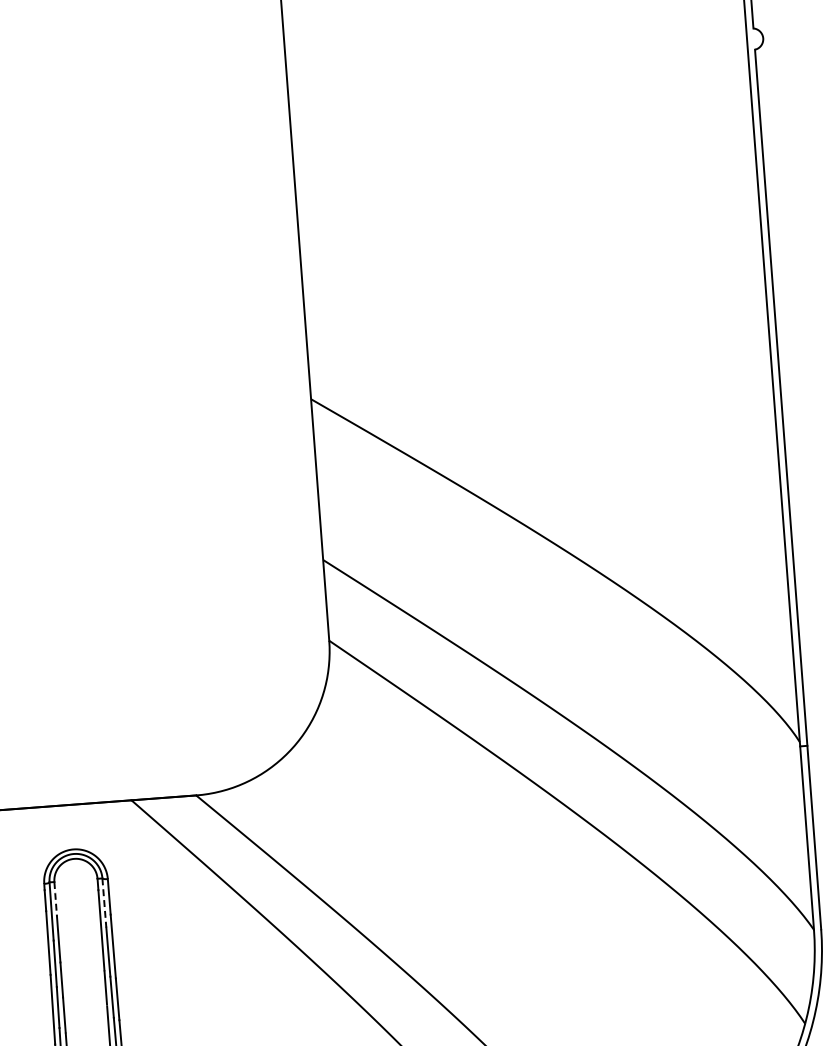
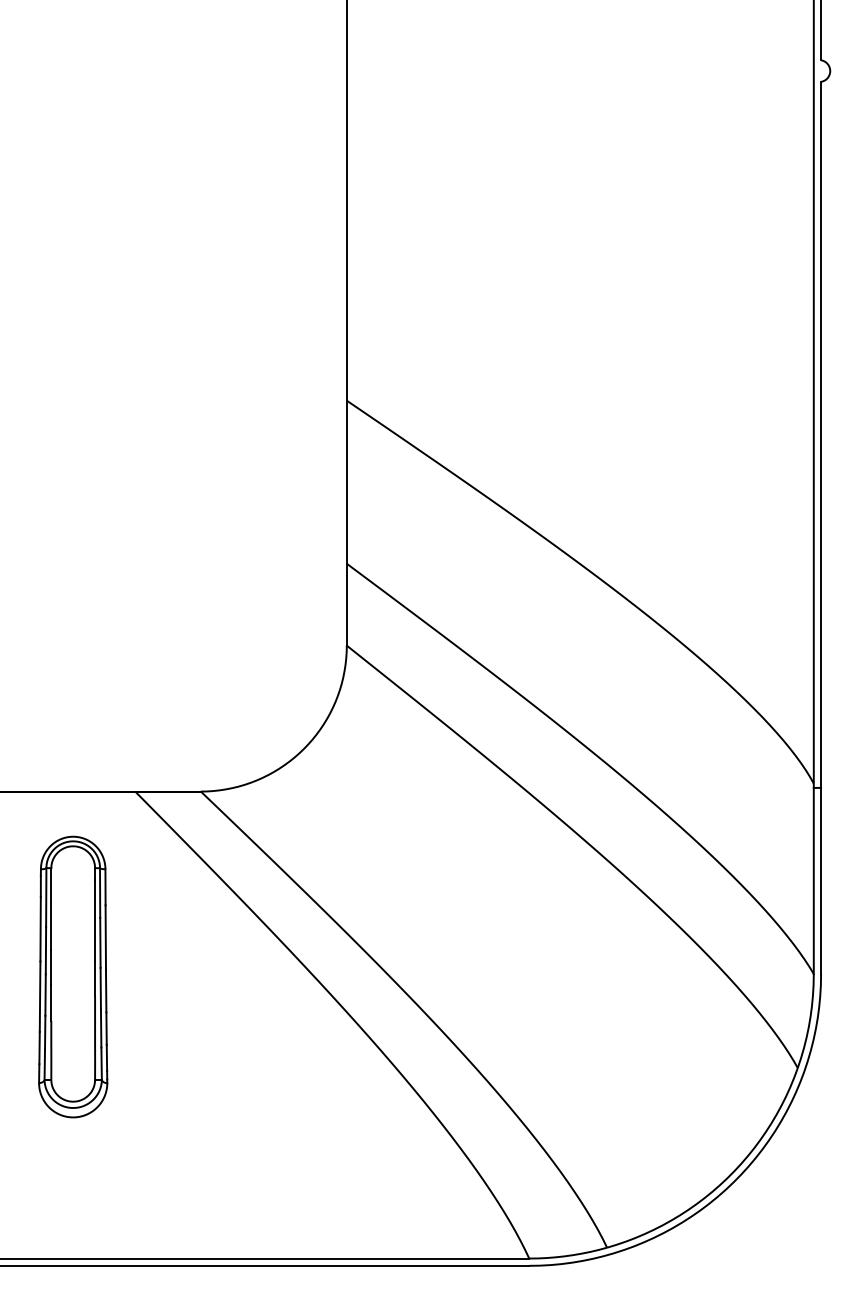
line: (55, 899) -> (51, 885), dashed -> solid
line: (104, 903) -> (100, 893), dashed -> solid

